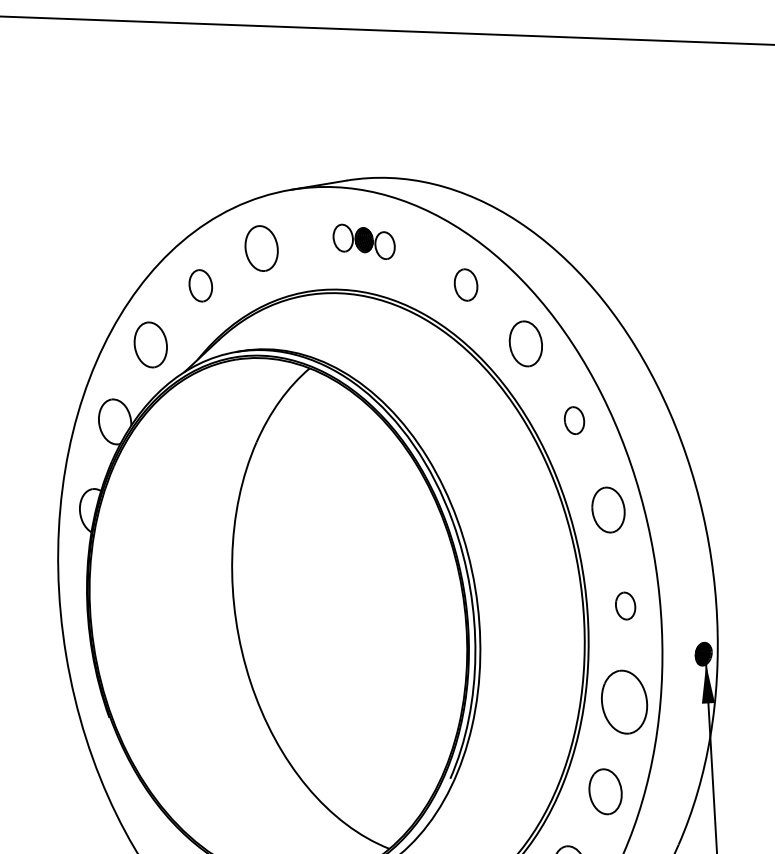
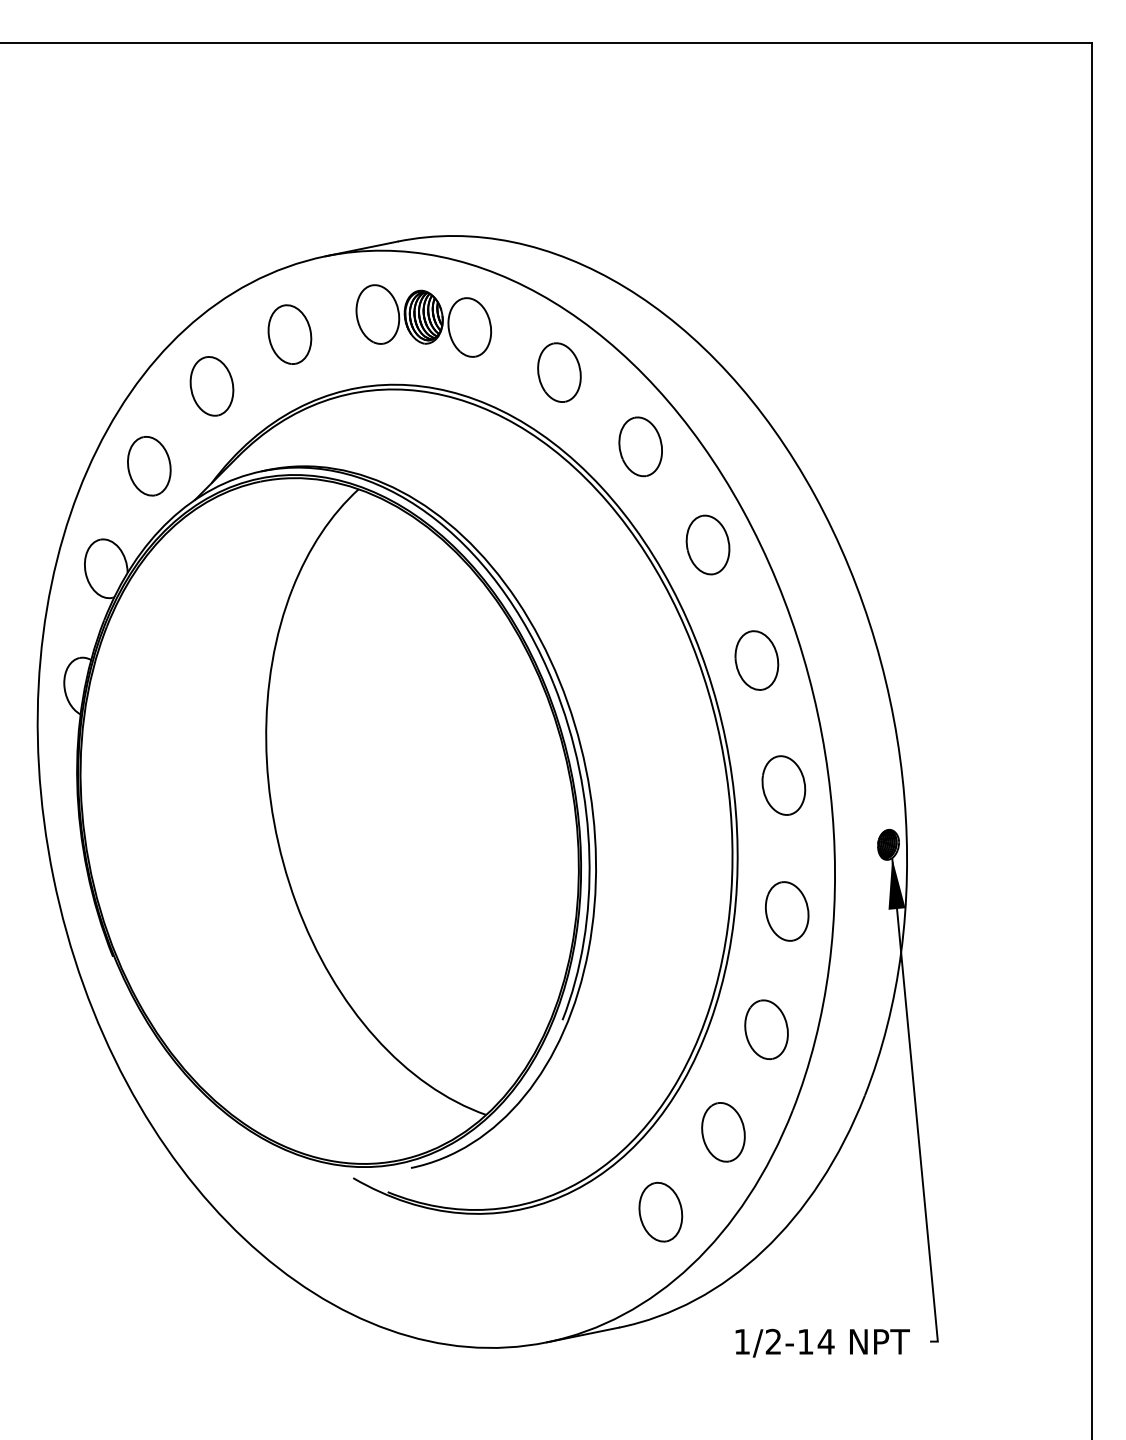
part: (363, 241) -> (423, 320), size x1.67
part: (466, 284) -> (559, 372), size x1.43
part: (200, 285) -> (211, 386), size x1.43
part: (574, 420) -> (707, 544), size x1.67
part: (625, 606) -> (783, 785), size x1.67
part: (624, 702) -> (787, 911), size x0.71

